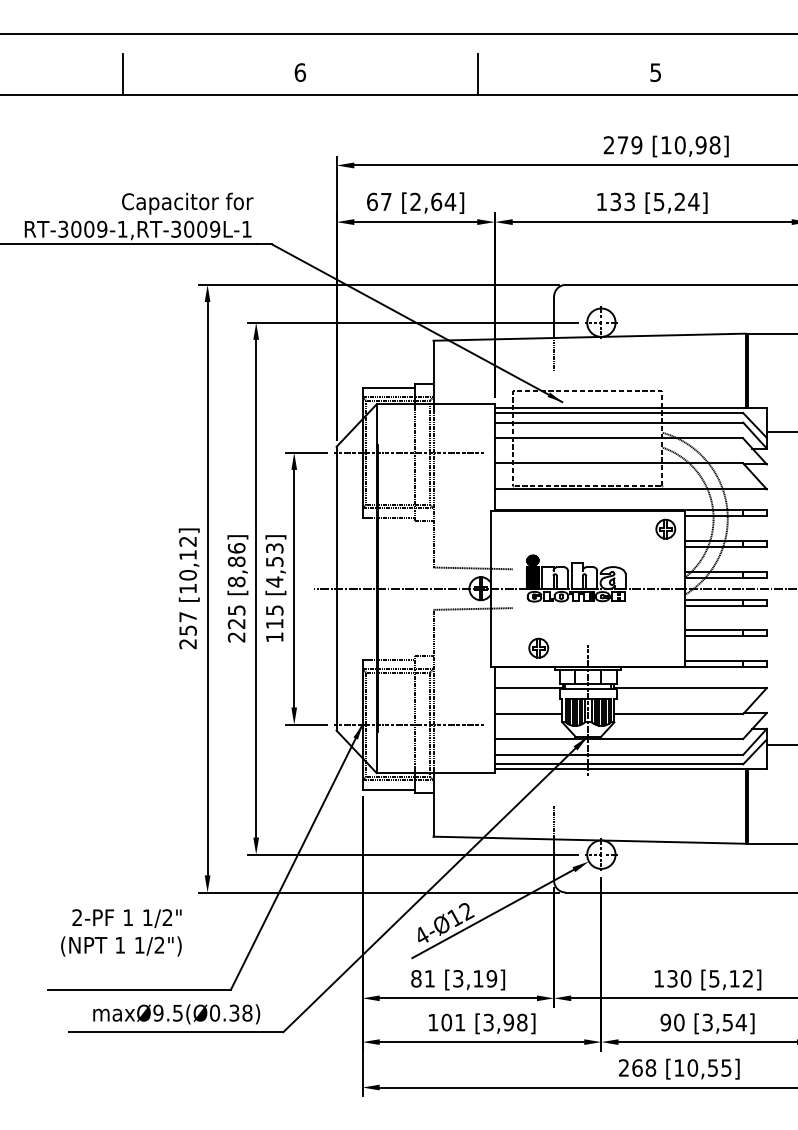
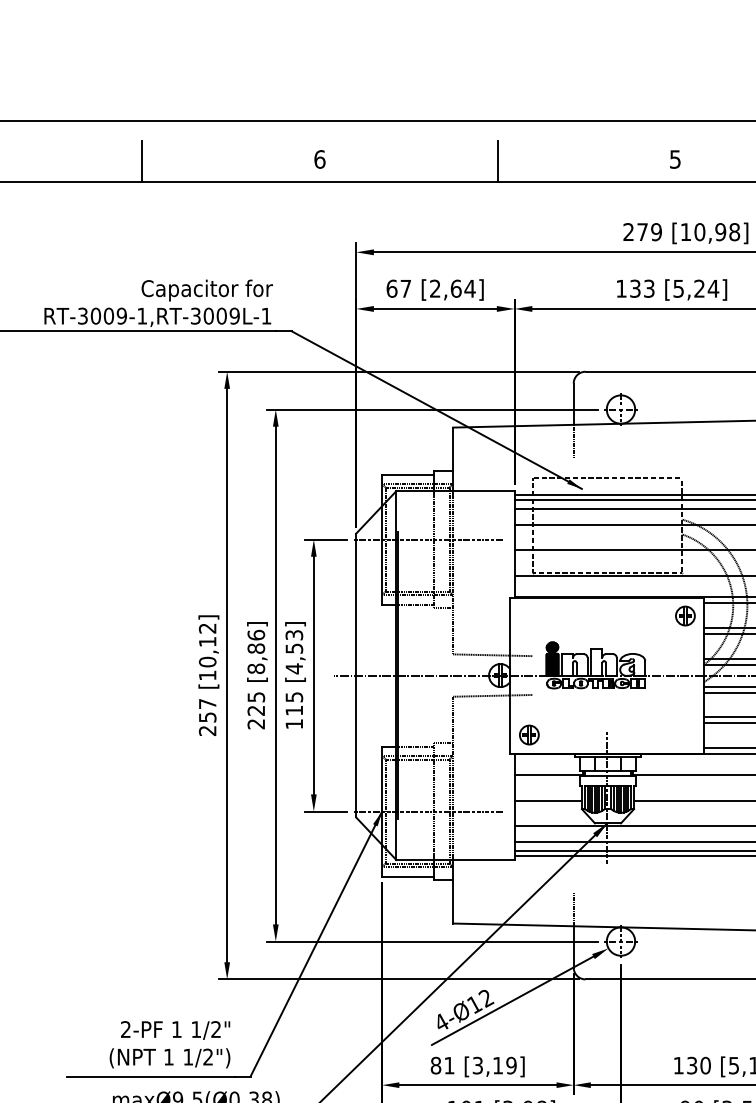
part: (538, 647) -> (529, 734), moved
text: (121, 932) -> (170, 1044), moved

